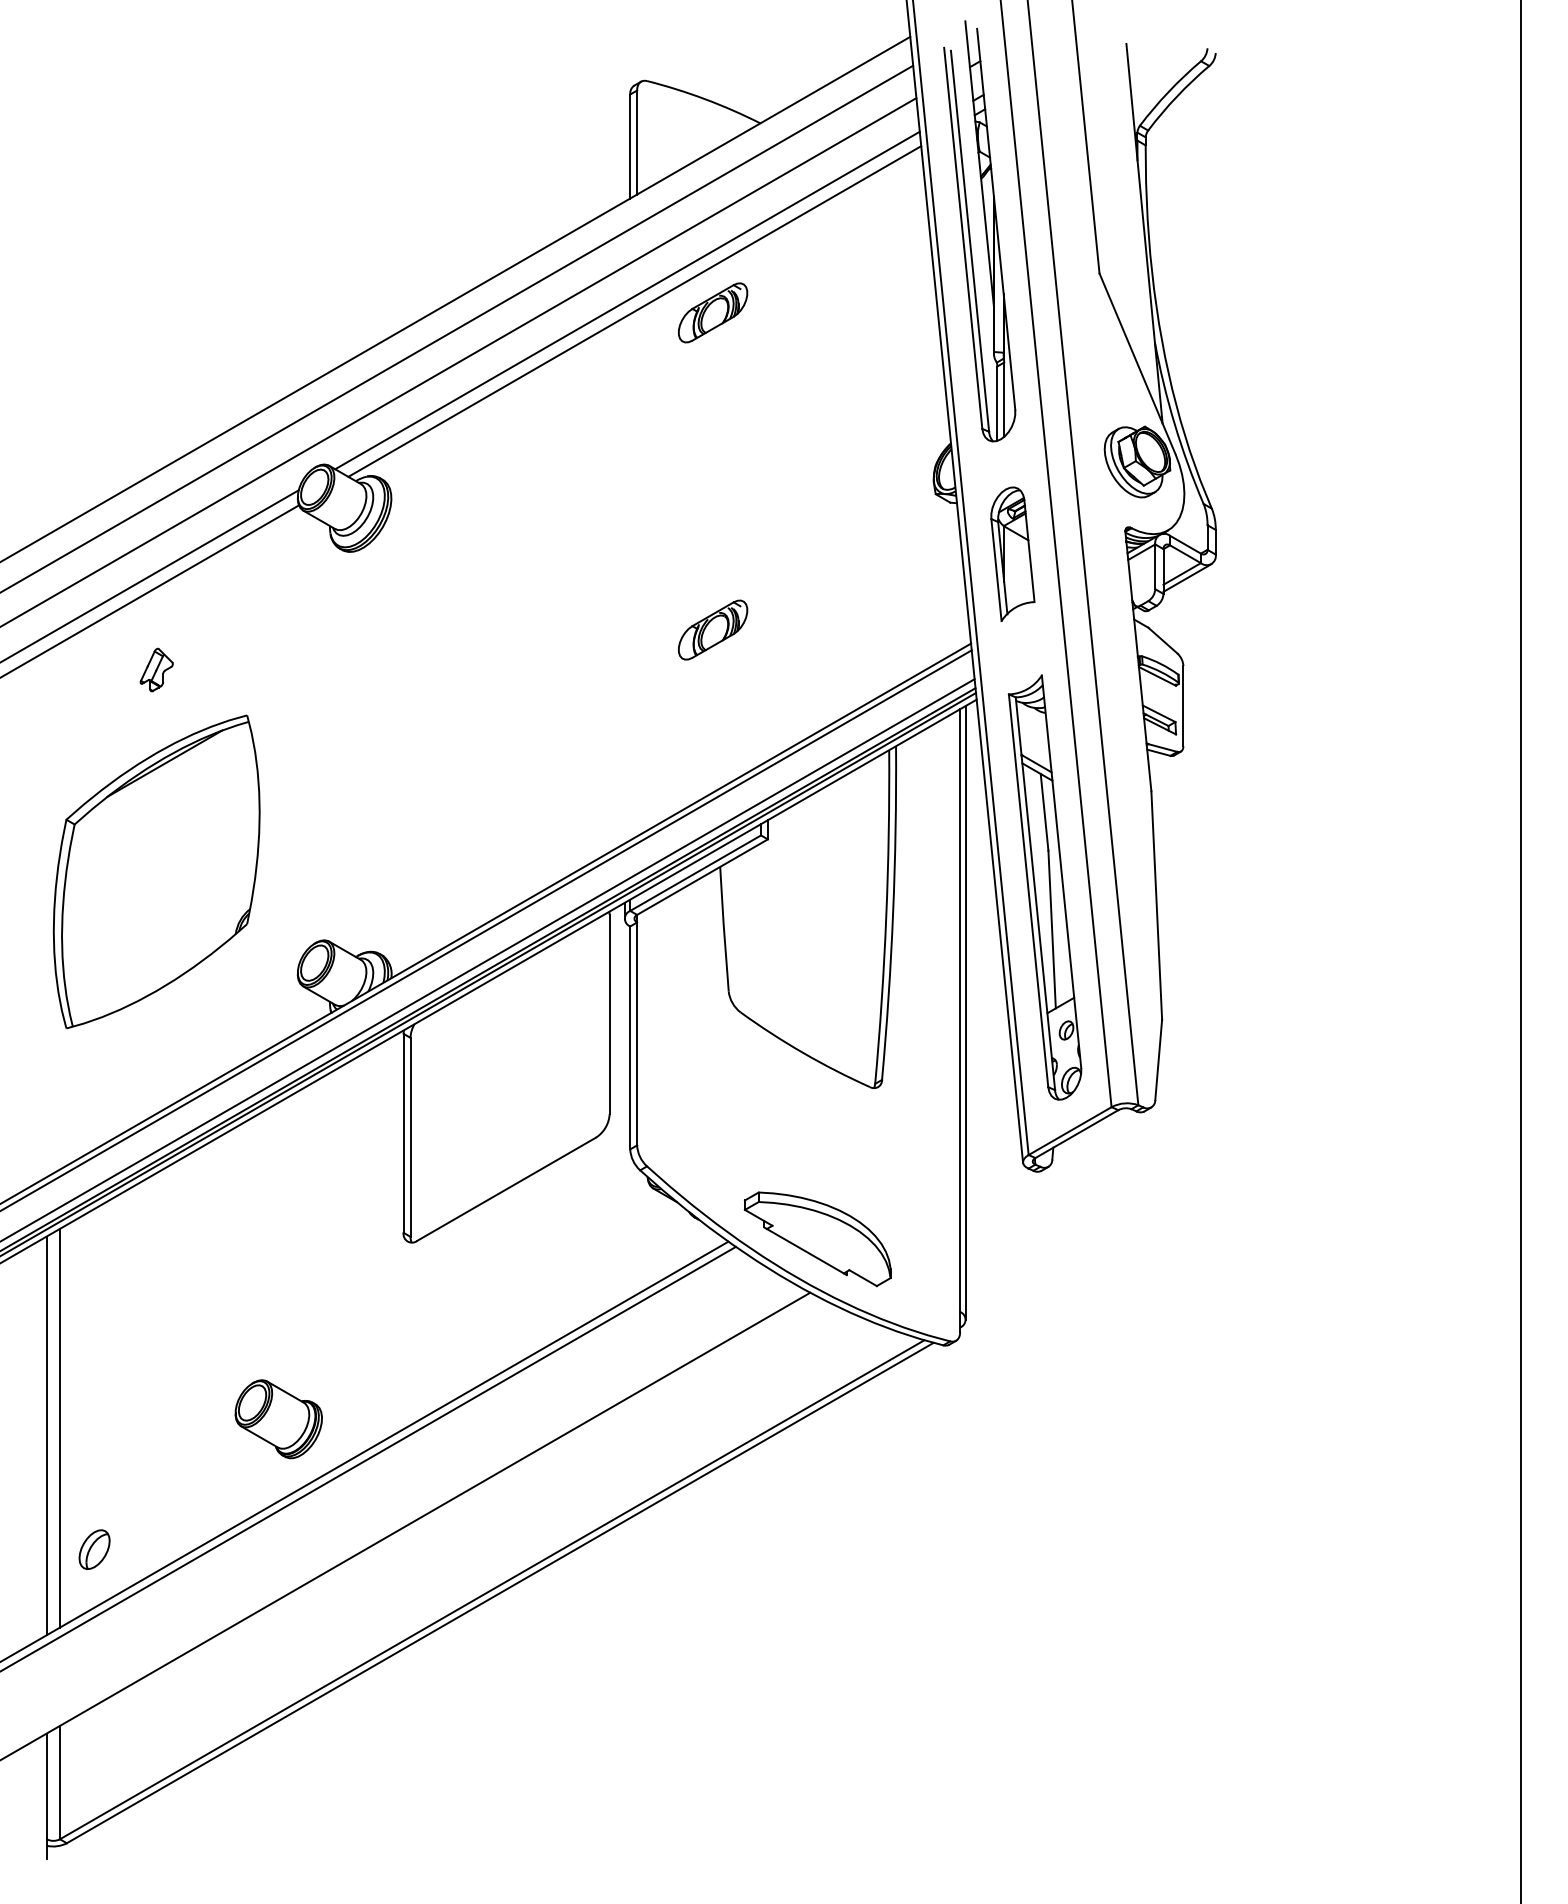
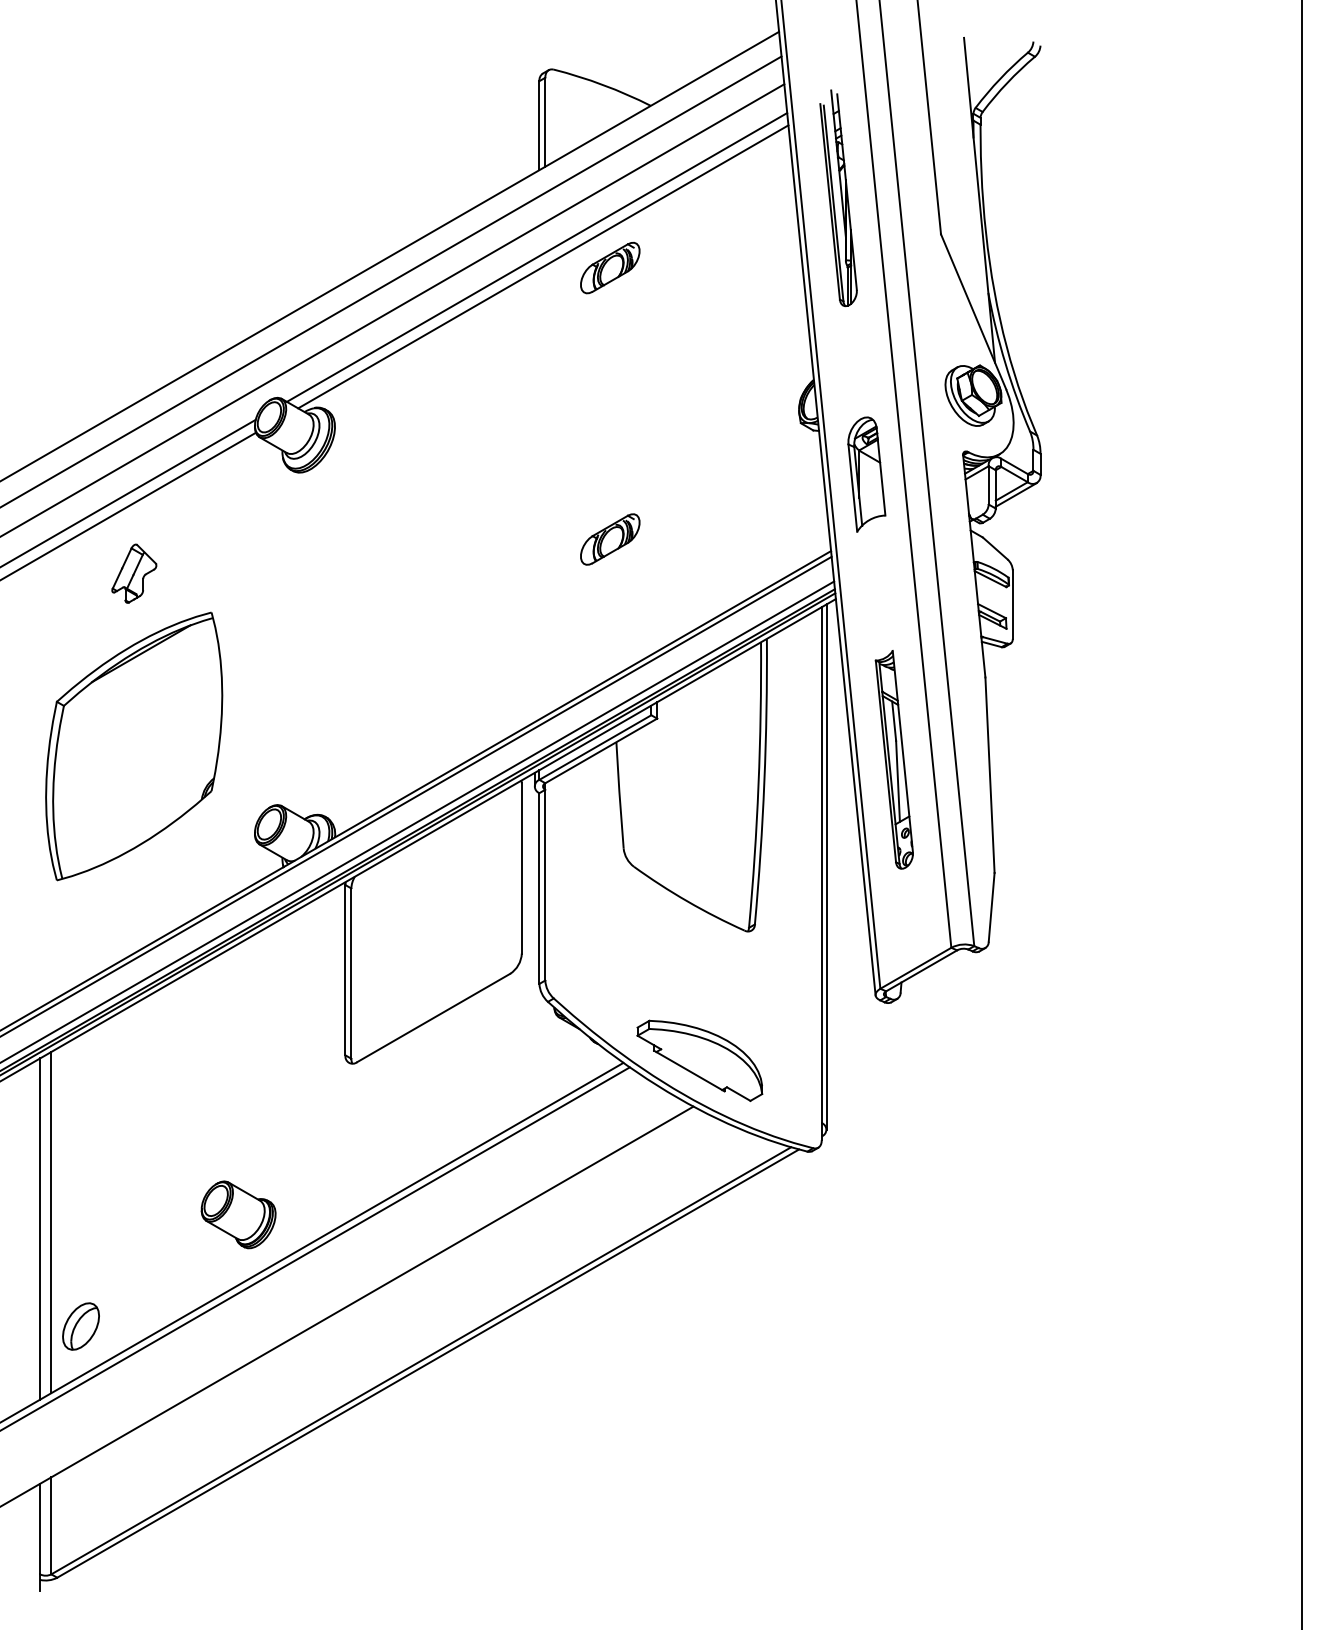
part: (979, 231) -> (838, 198), size x0.6
part: (156, 669) -> (133, 573), size x1.6
part: (1044, 887) -> (893, 759), size x0.6
part: (94, 1549) -> (80, 1326), size x1.4

